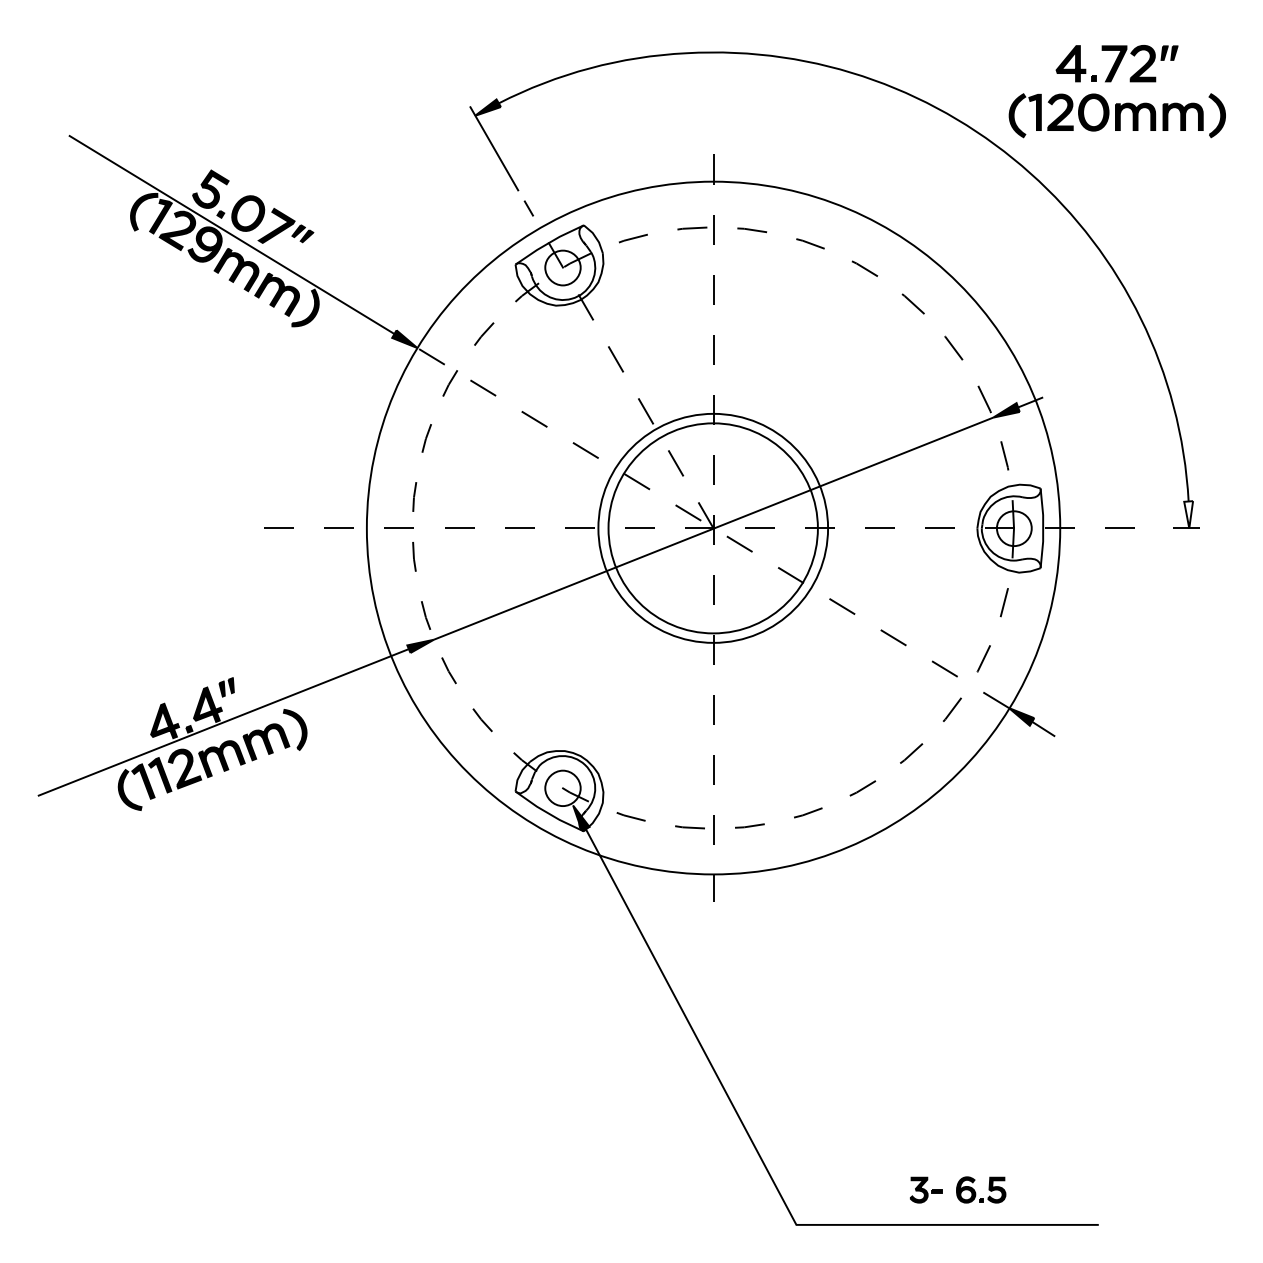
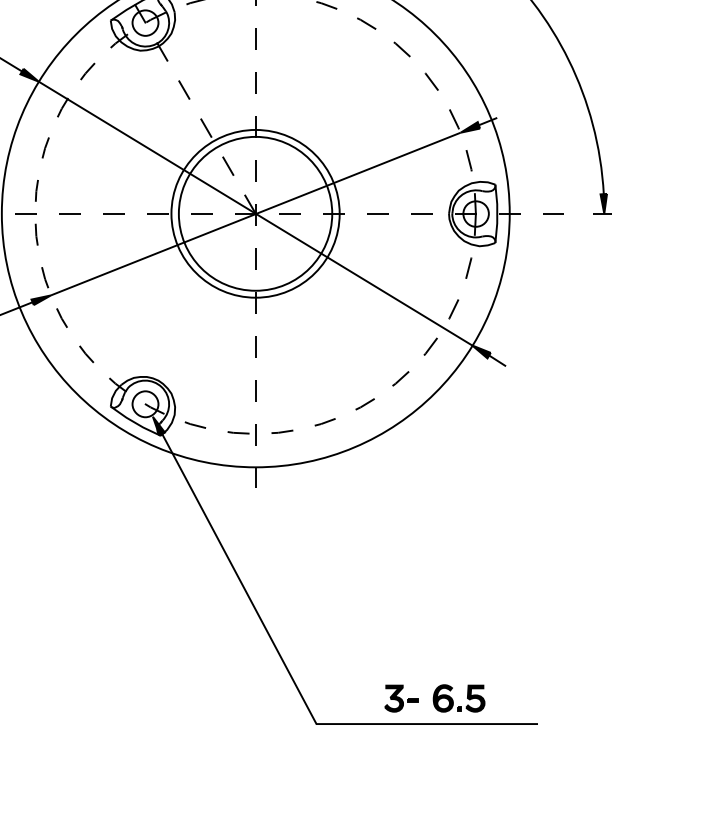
fill: (1188, 514) -> (603, 203), added
line: (712, 527) -> (255, 213), dashed -> solid
part: (957, 1189) -> (434, 698), size x1.43

